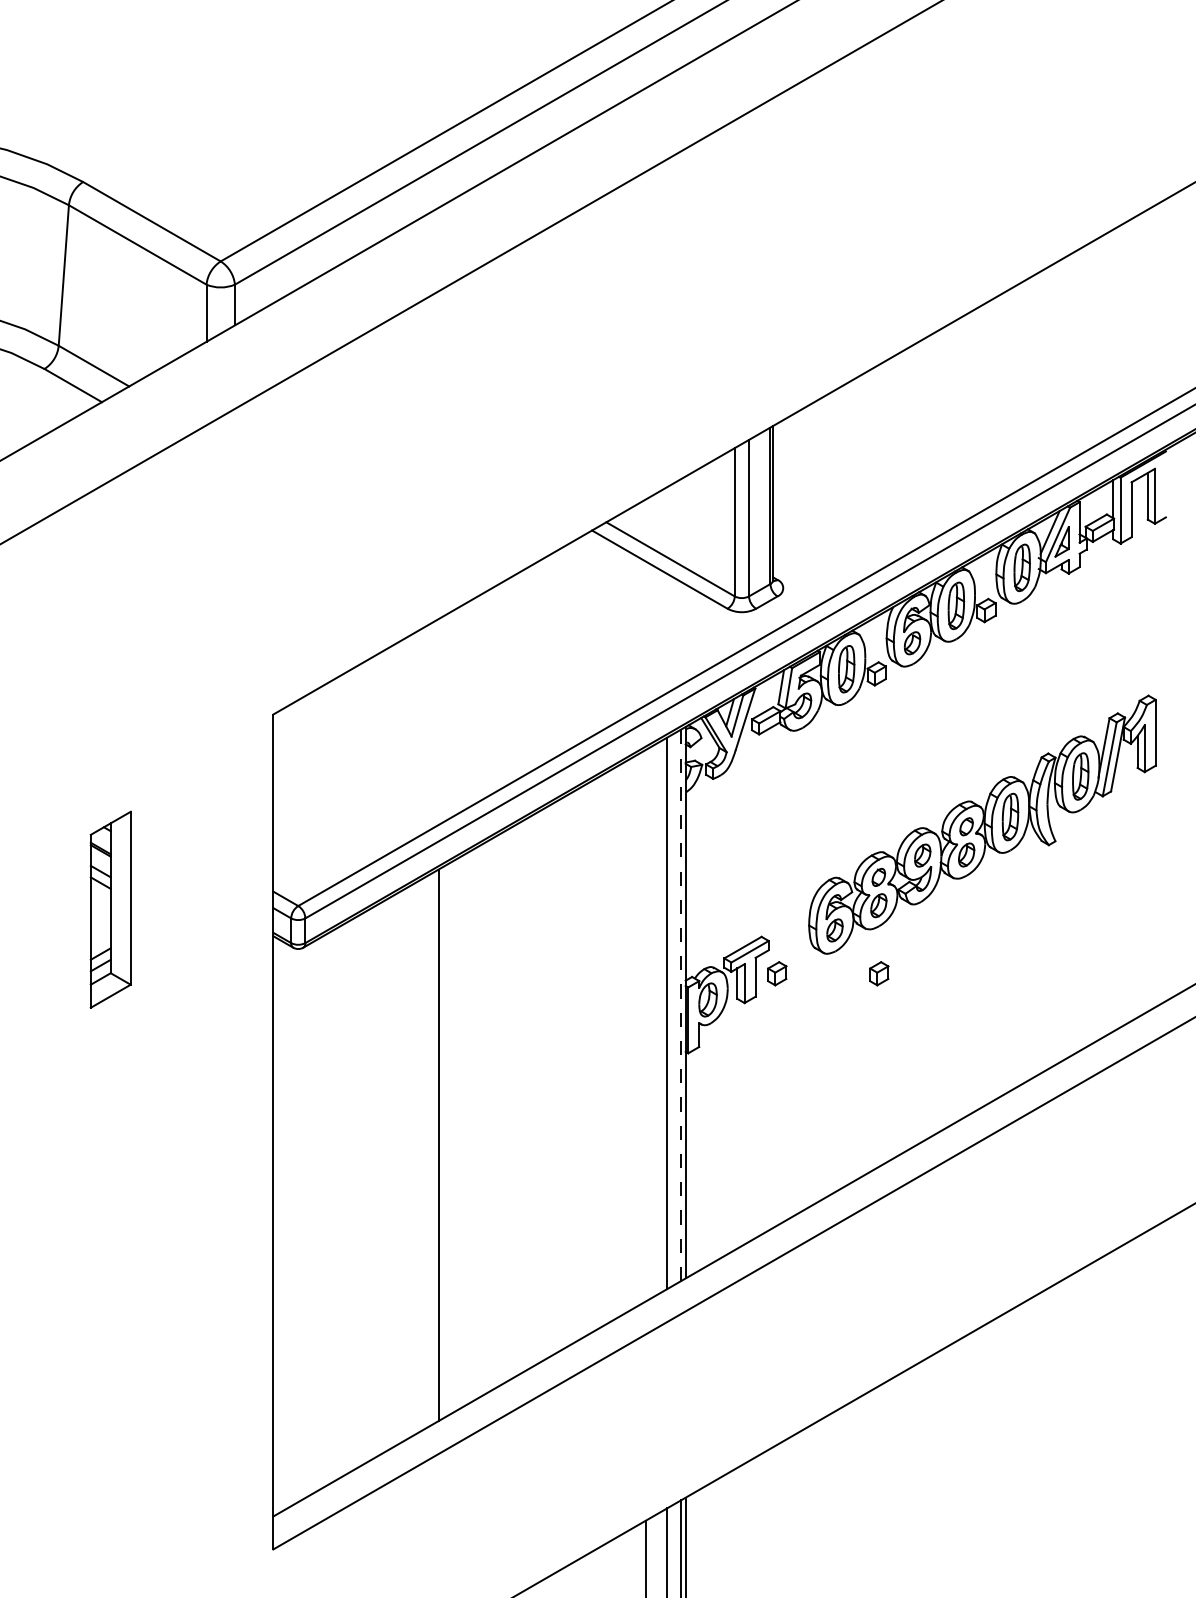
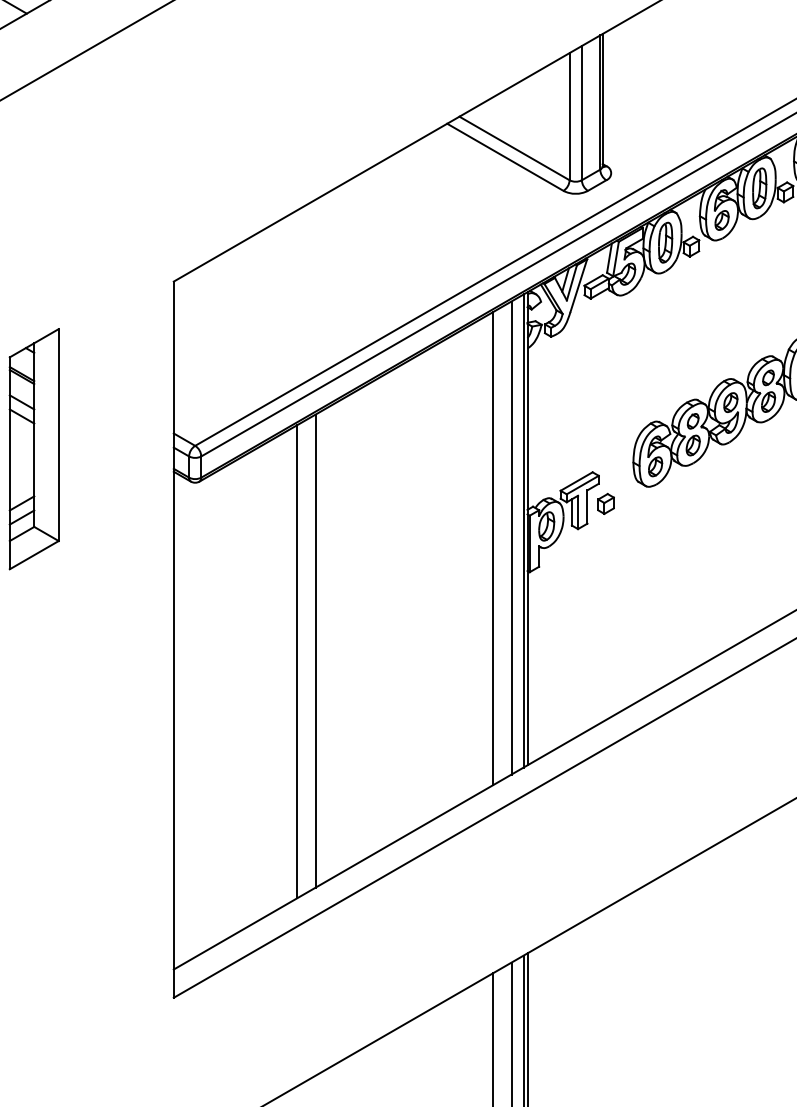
part: (110, 909) -> (34, 448), size x1.43
part: (879, 973) -> (693, 503), removed
line: (681, 1005) -> (523, 531), dashed -> solid
line: (645, 1025) -> (493, 548), added
line: (417, 1157) -> (297, 661), added

